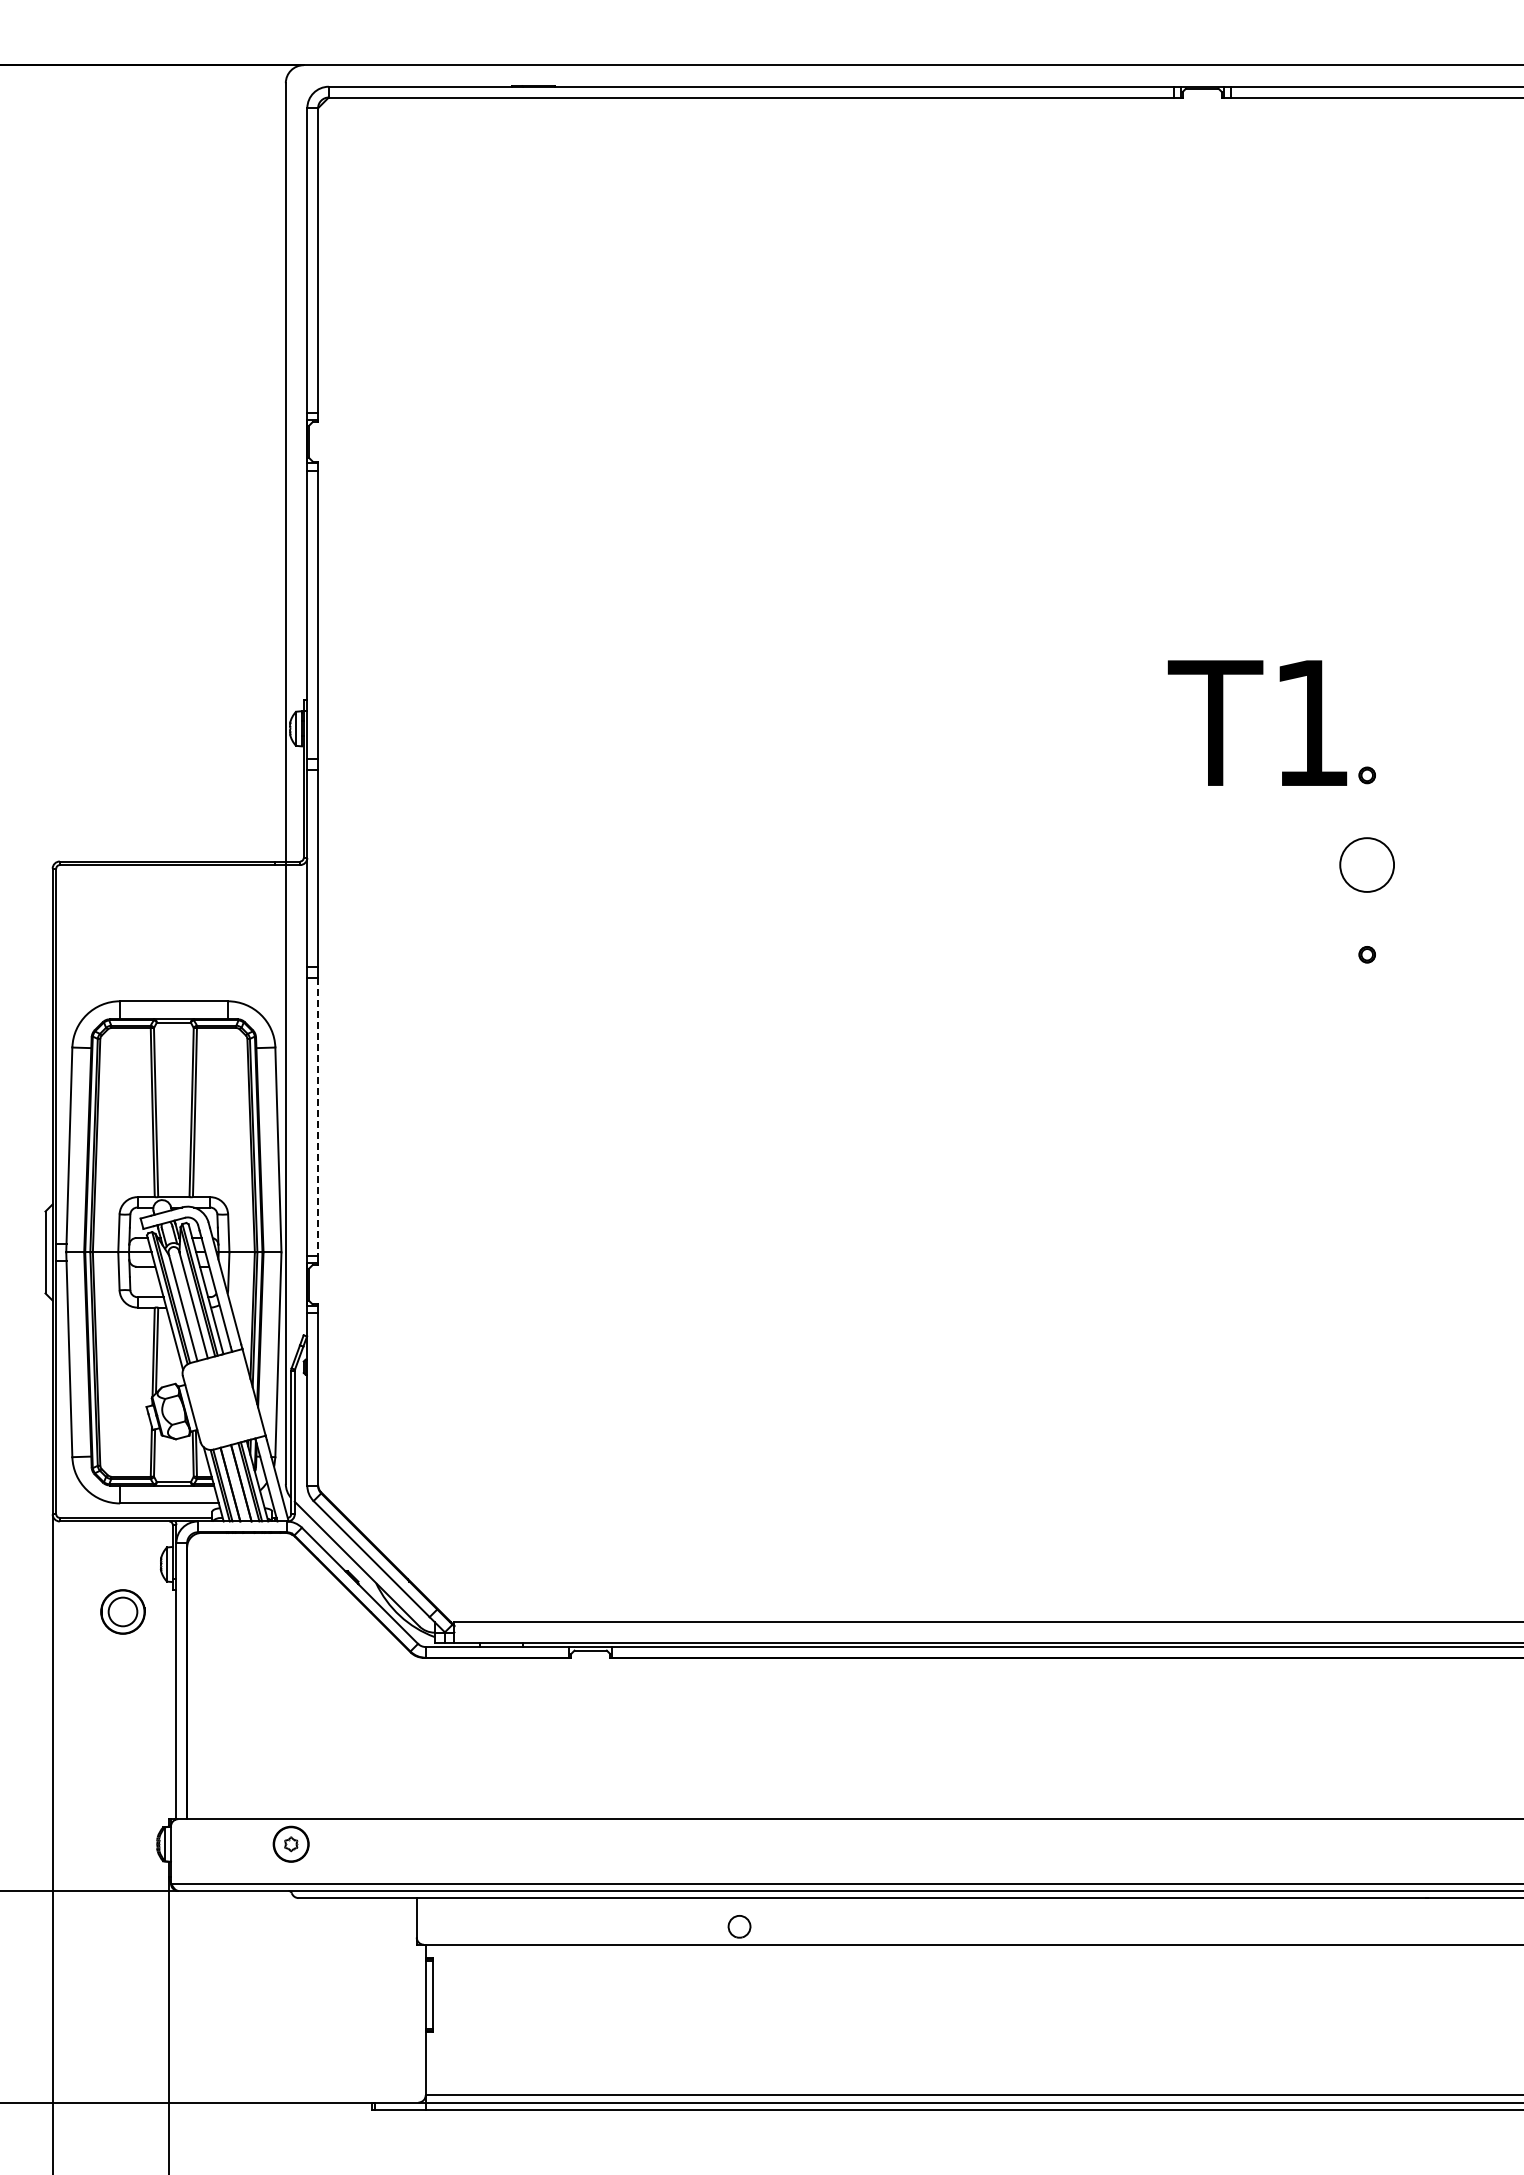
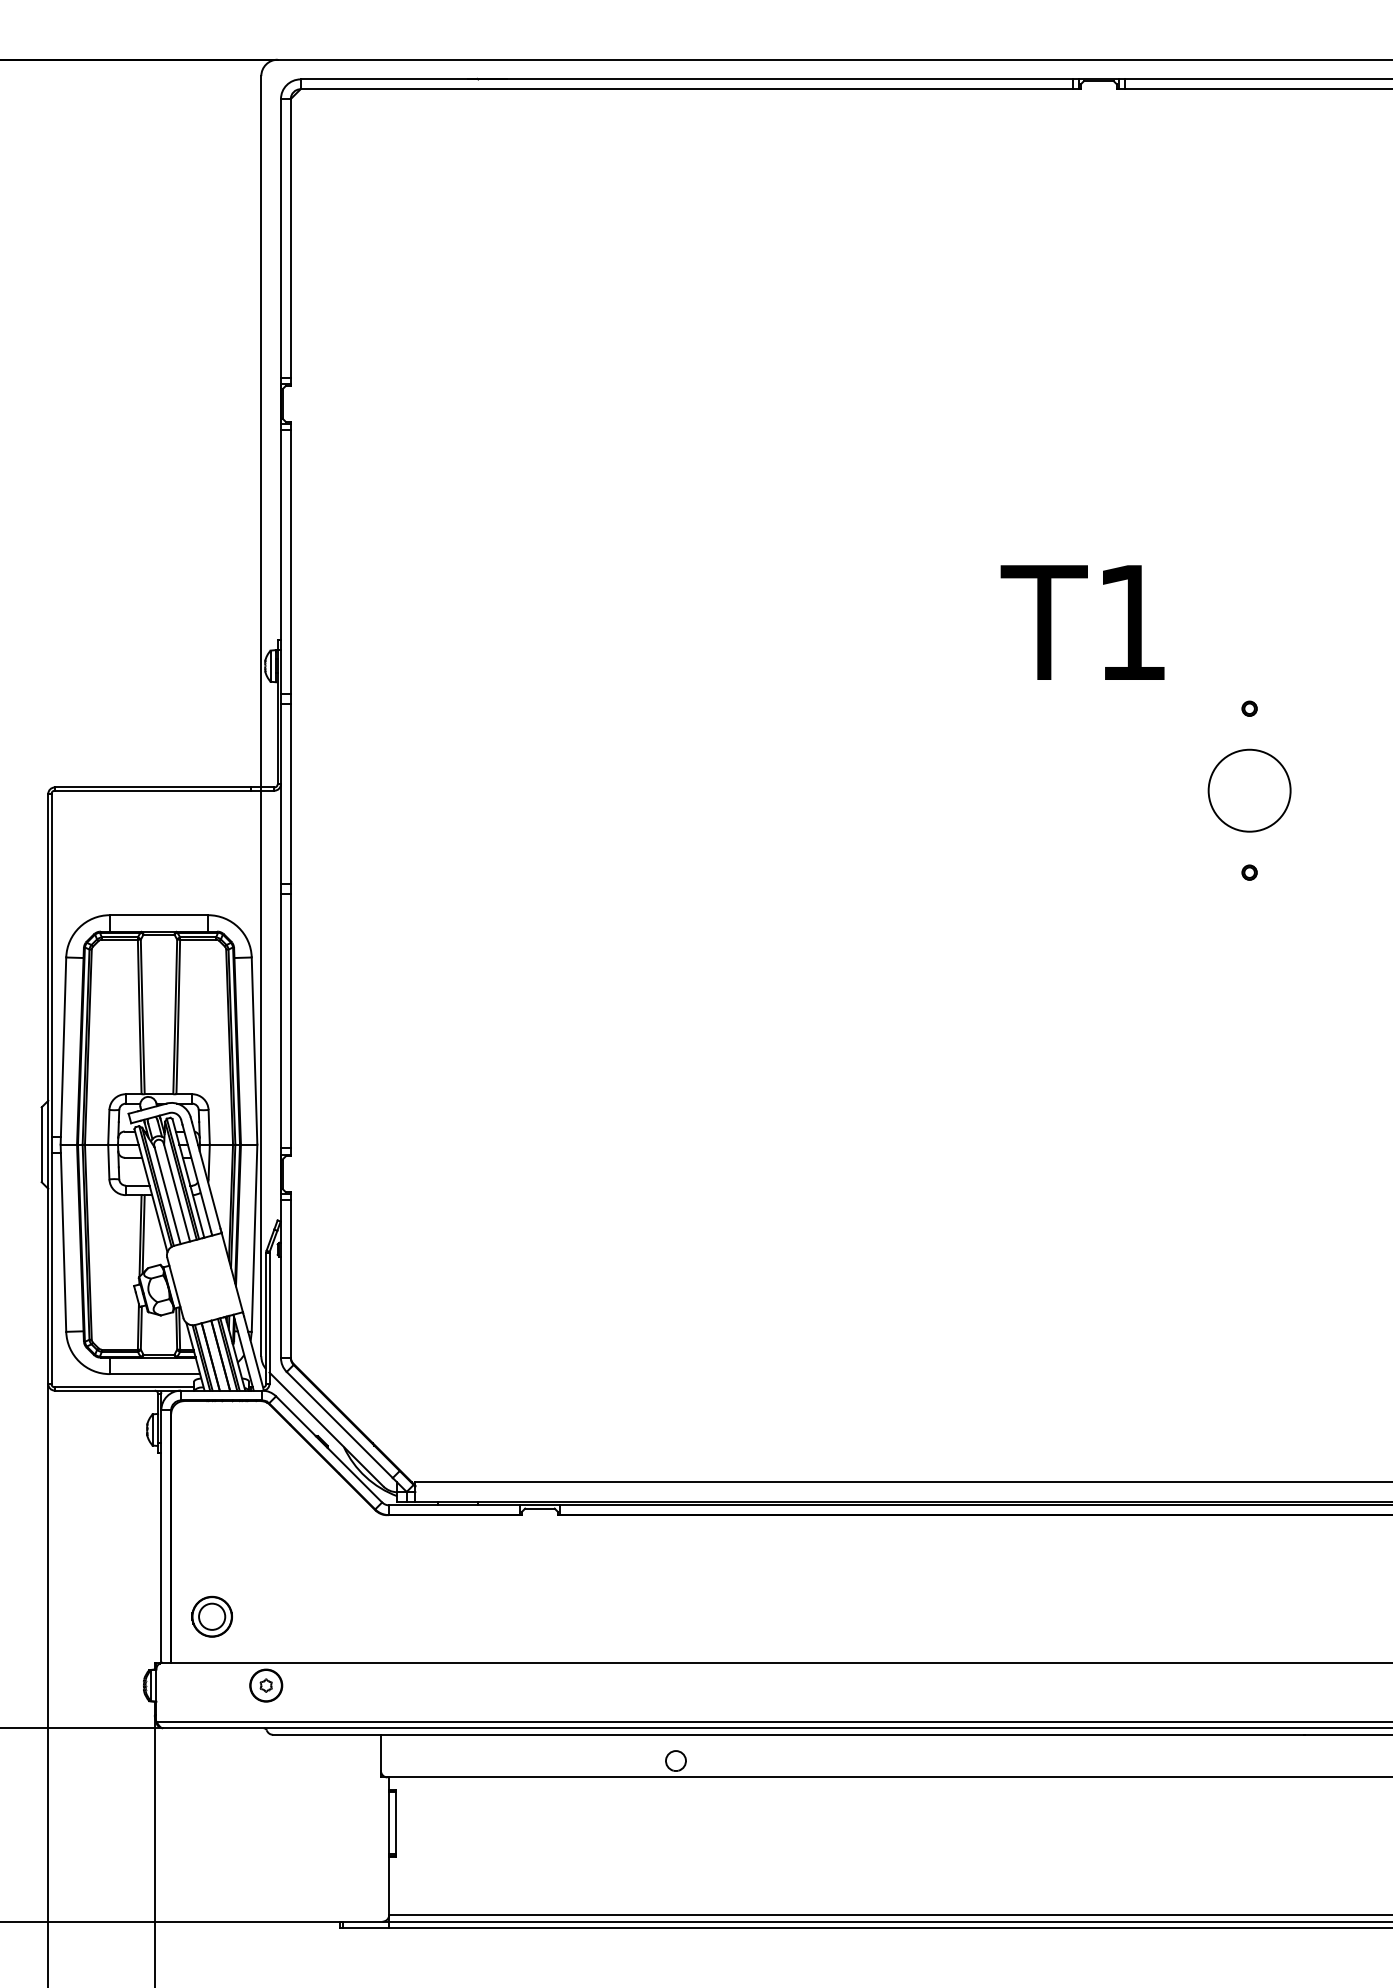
text: (1257, 722) -> (1082, 622), moved
circle: (1366, 864) -> (1248, 790), size x1.67
line: (318, 1117) -> (291, 1021), dashed -> solid
part: (122, 1611) -> (211, 1616), moved

